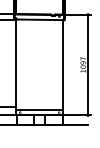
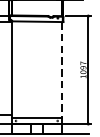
line: (63, 65) -> (62, 70), solid -> dashed

